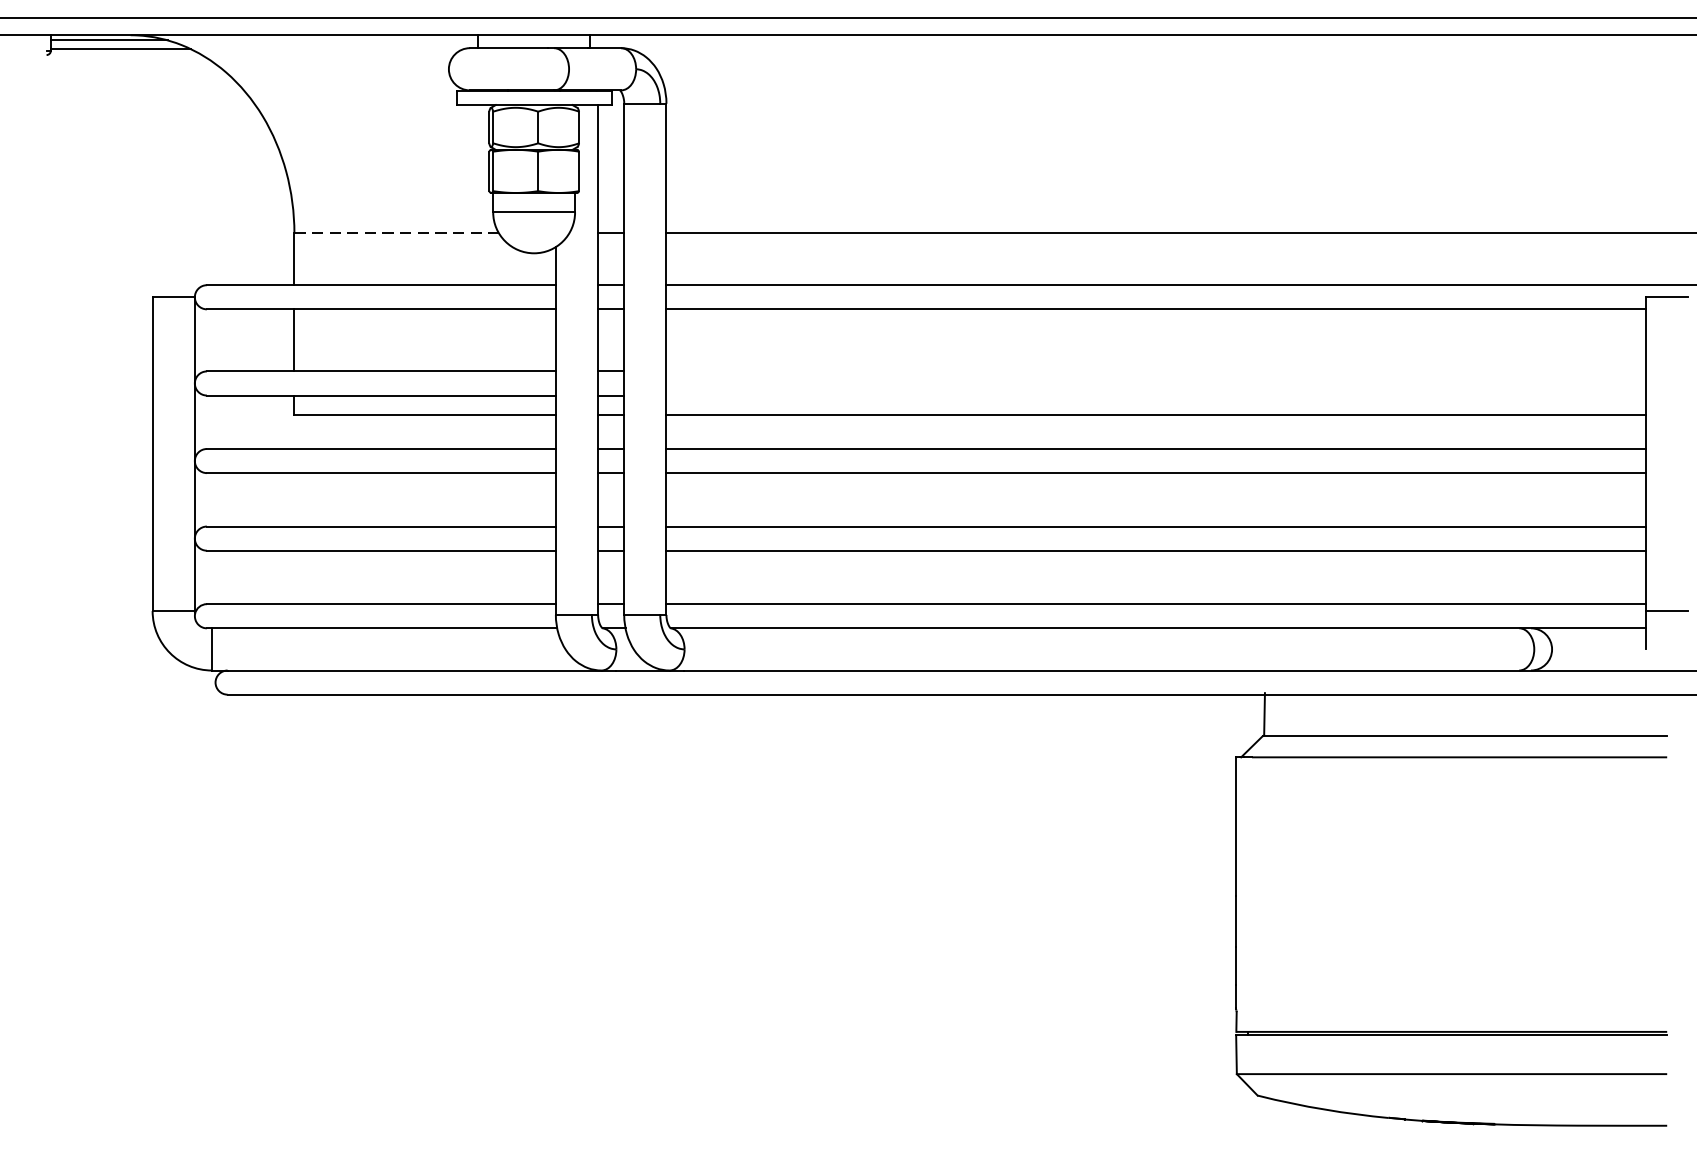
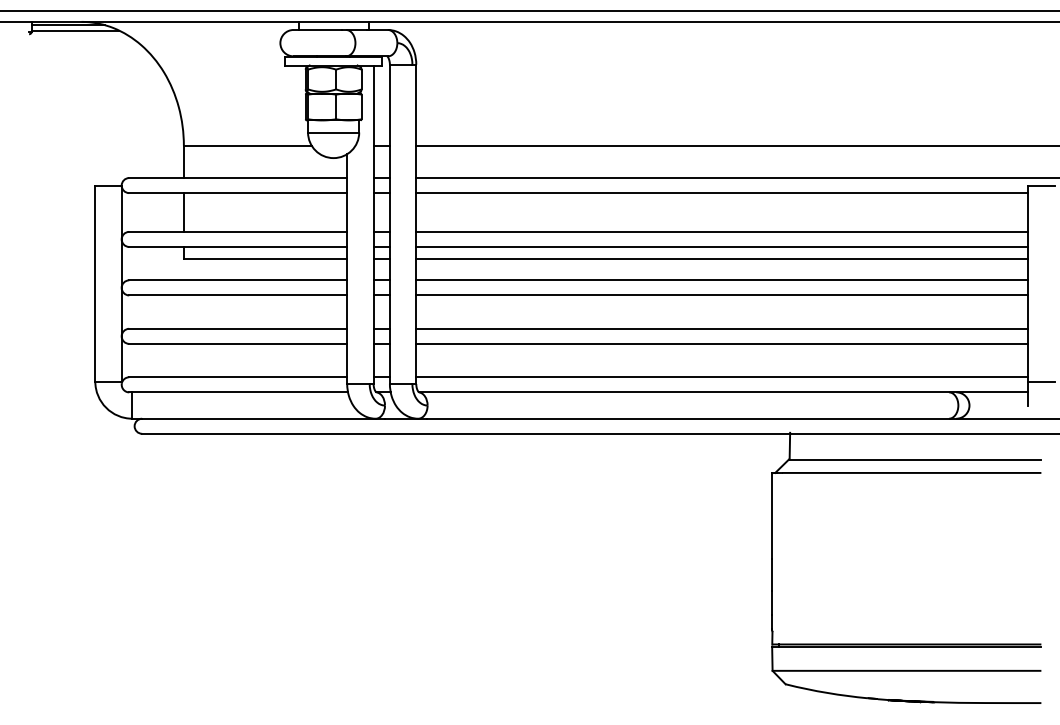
line: (396, 233) -> (247, 145), dashed -> solid
line: (1156, 370) -> (722, 231), added
line: (1156, 394) -> (722, 246), added

